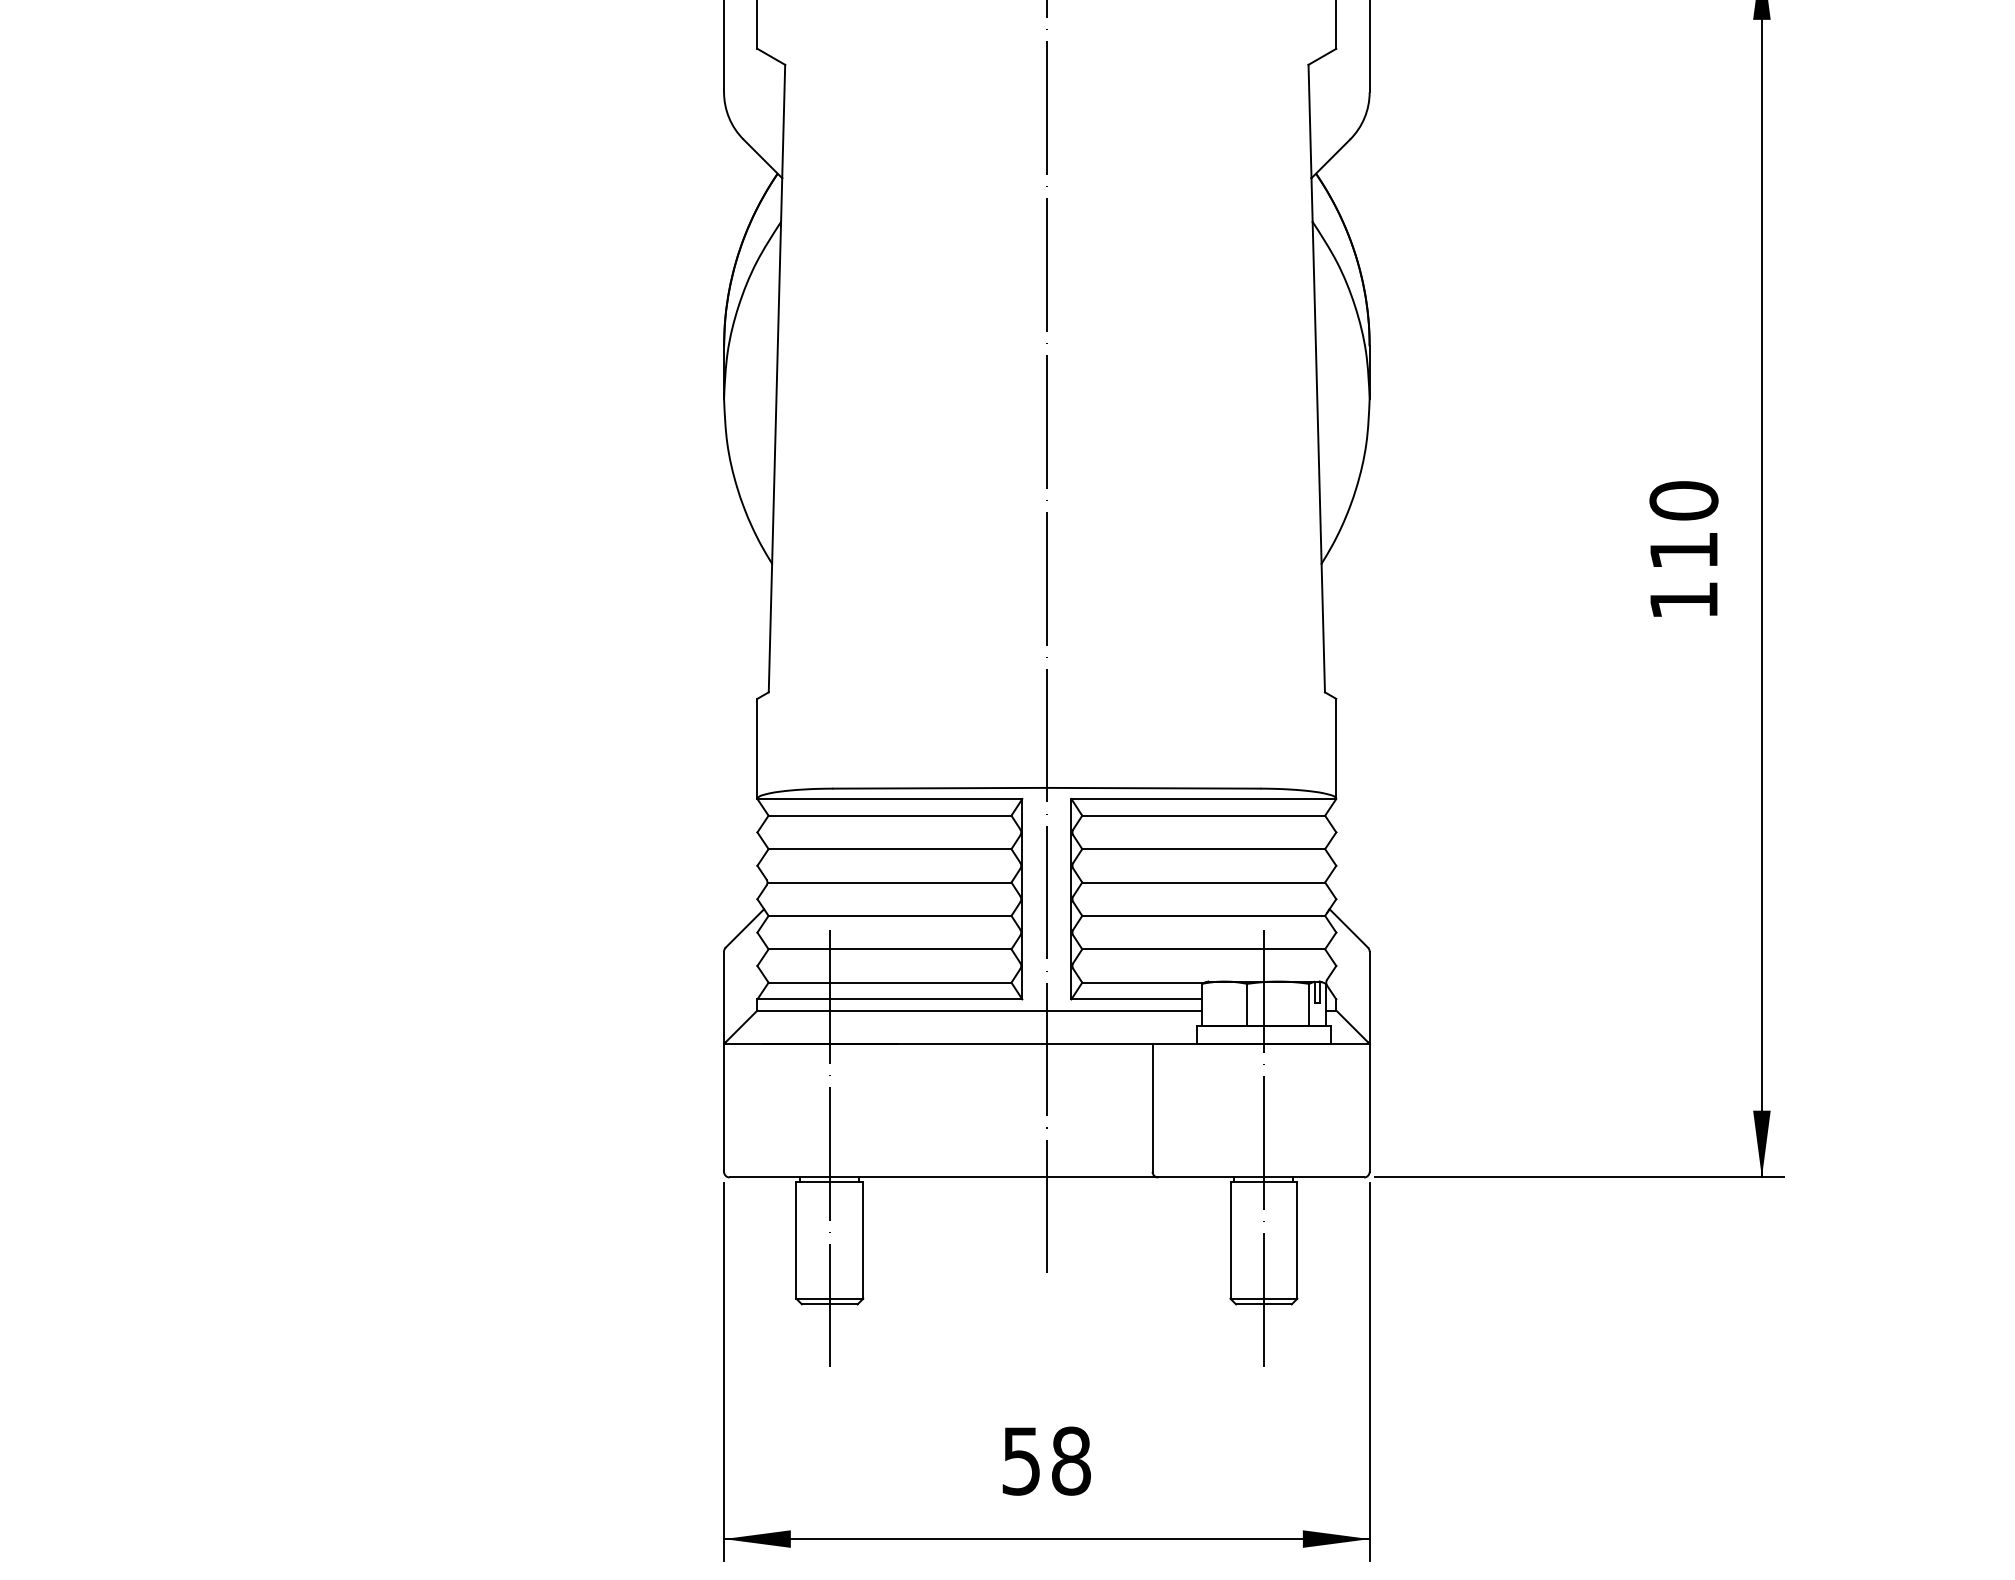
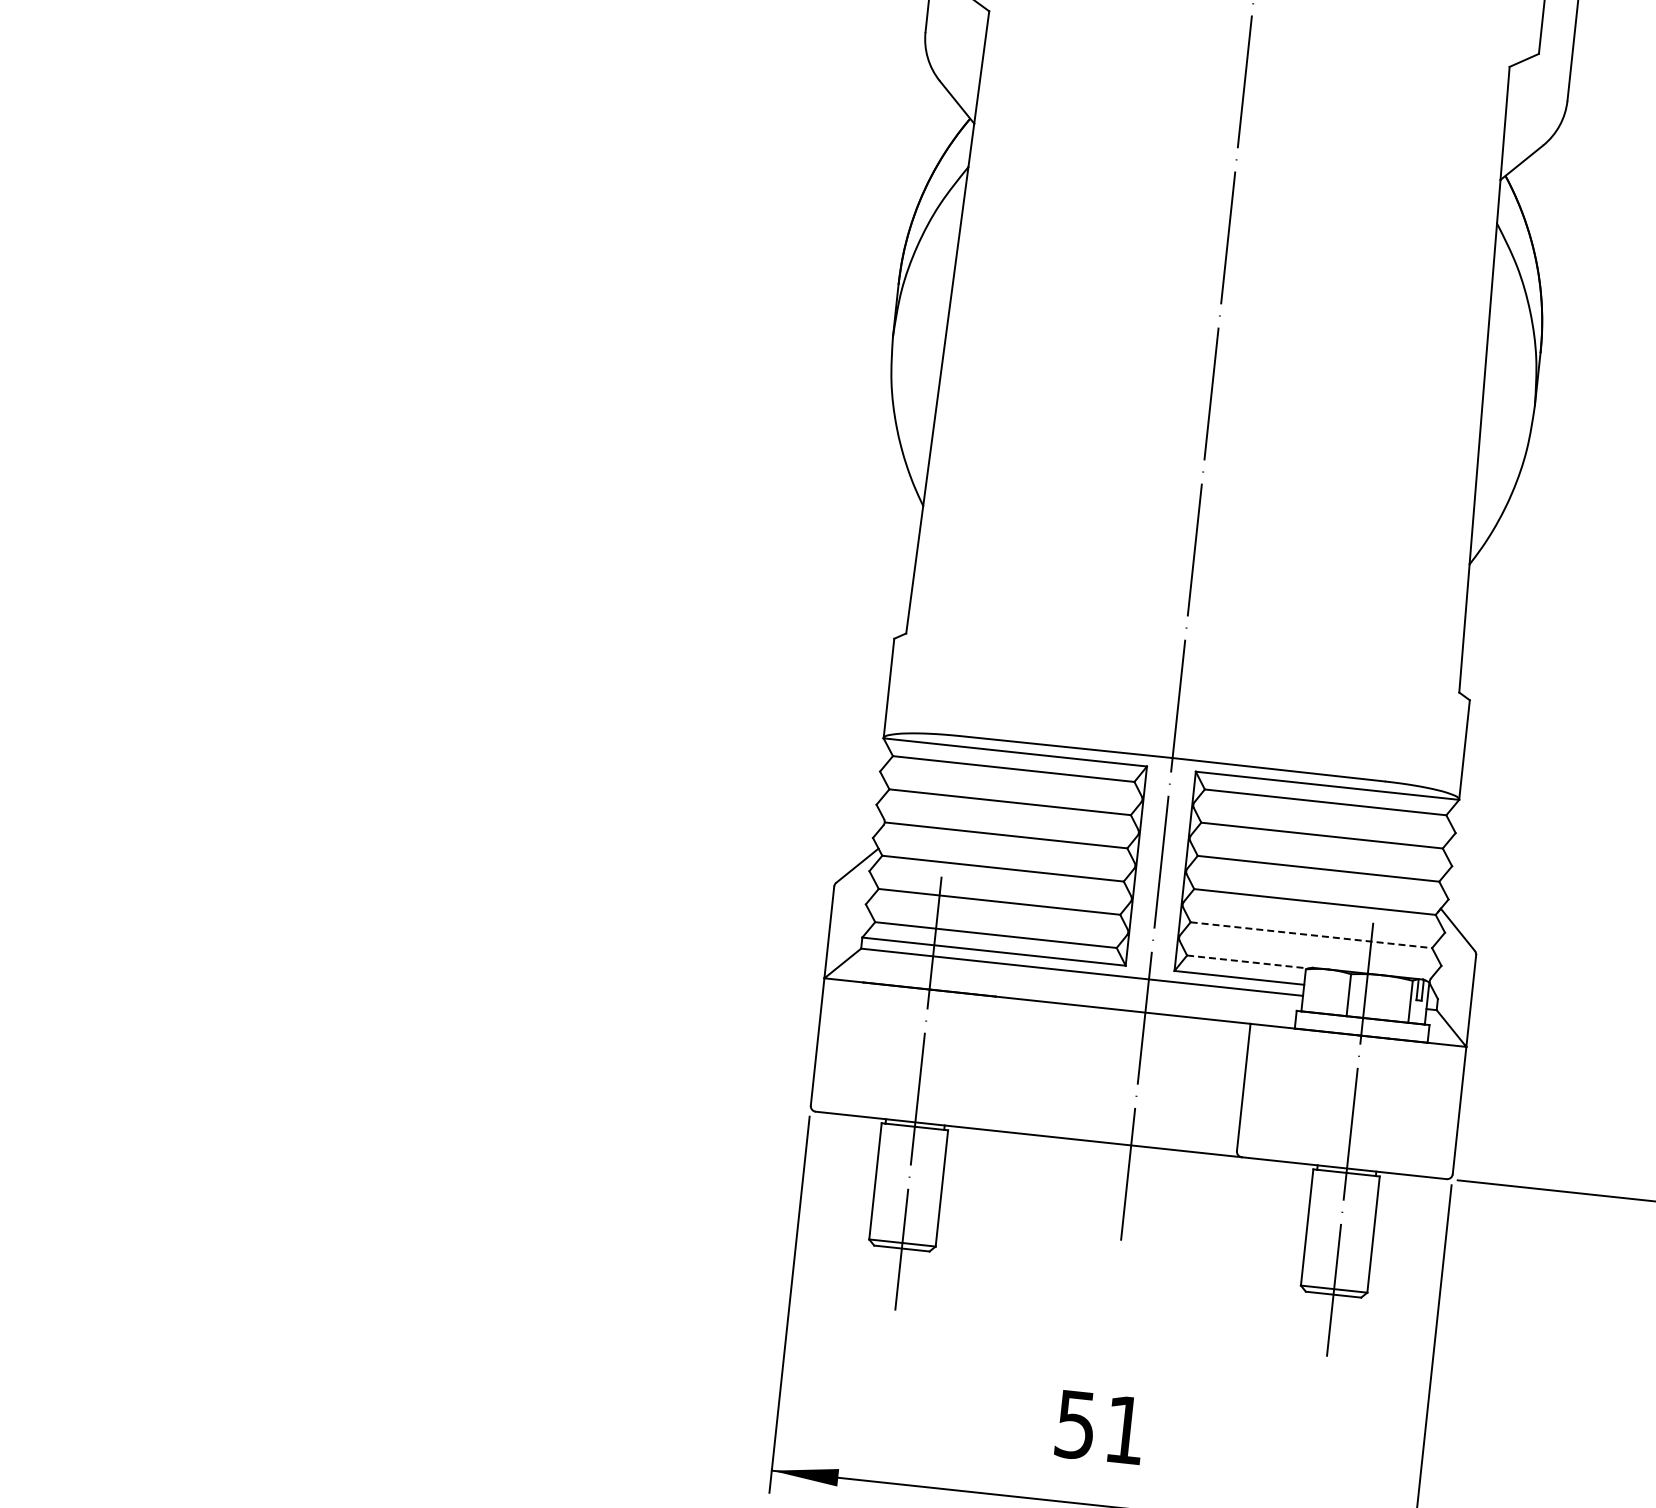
line: (1204, 949) -> (1312, 935), solid -> dashed
line: (1143, 982) -> (1248, 961), solid -> dashed
text: (1071, 1460) -> (1125, 1429), 58 -> 51

